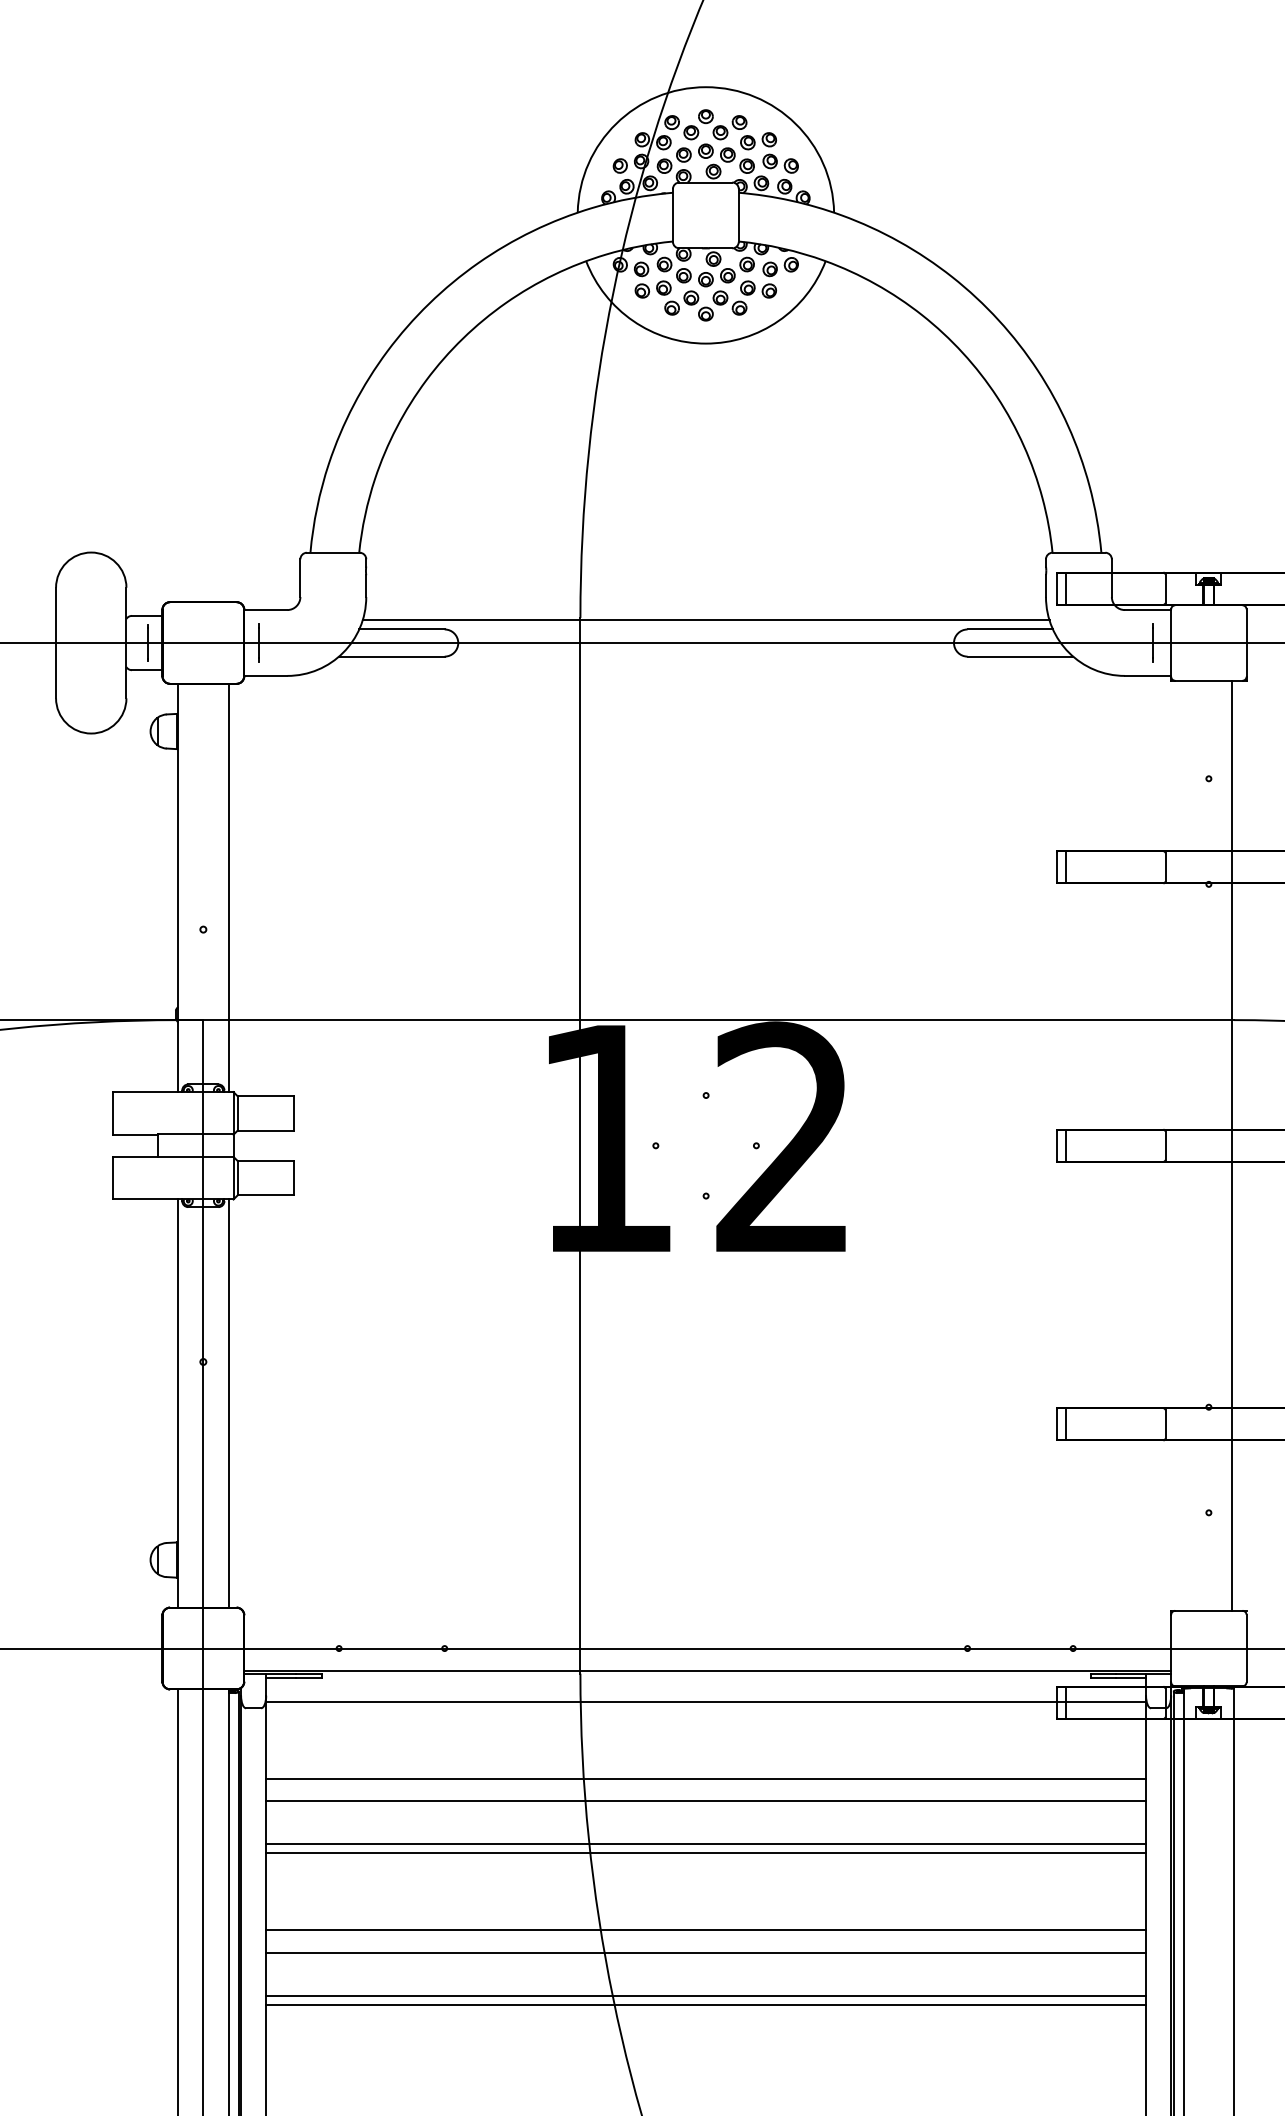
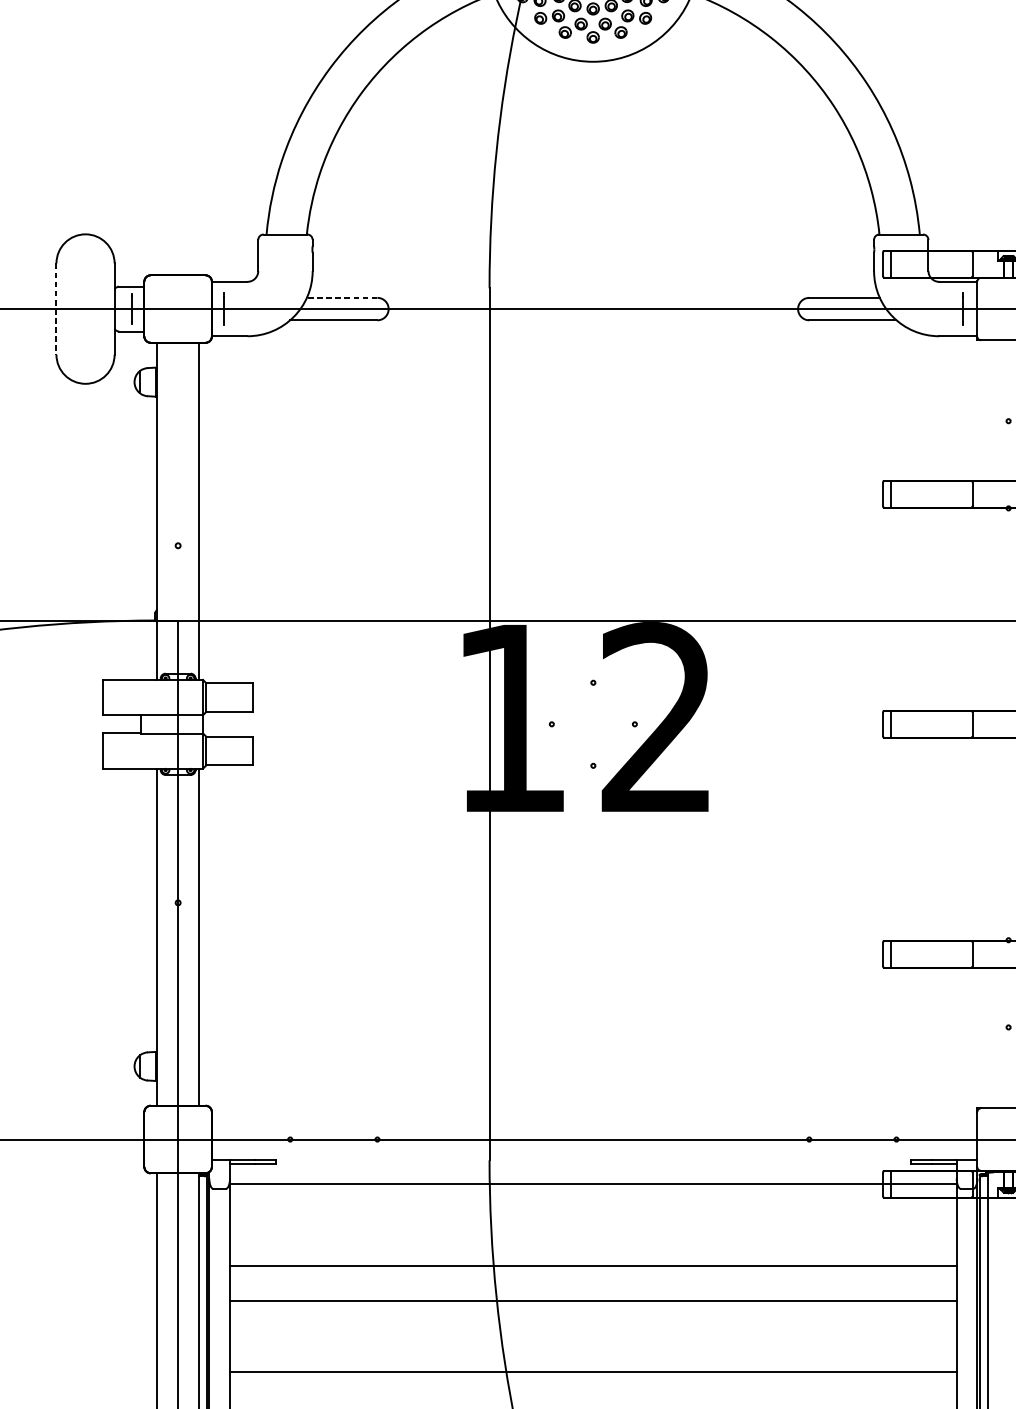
line: (705, 620) -> (592, 290), removed
line: (402, 629) -> (342, 297), solid -> dashed
line: (56, 643) -> (56, 309), solid -> dashed
line: (707, 1671) -> (594, 1158), removed
line: (706, 1778) -> (593, 1246), removed
line: (706, 1853) -> (593, 1308), removed
line: (706, 1952) -> (593, 1390), removed

